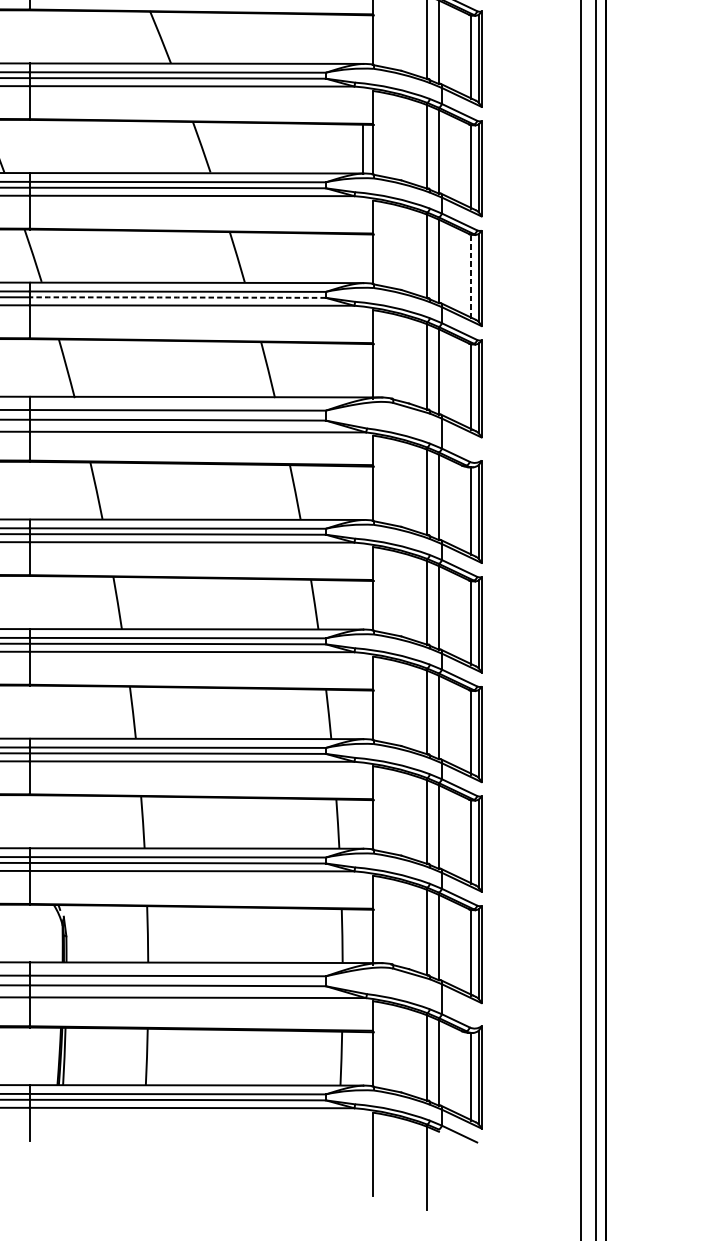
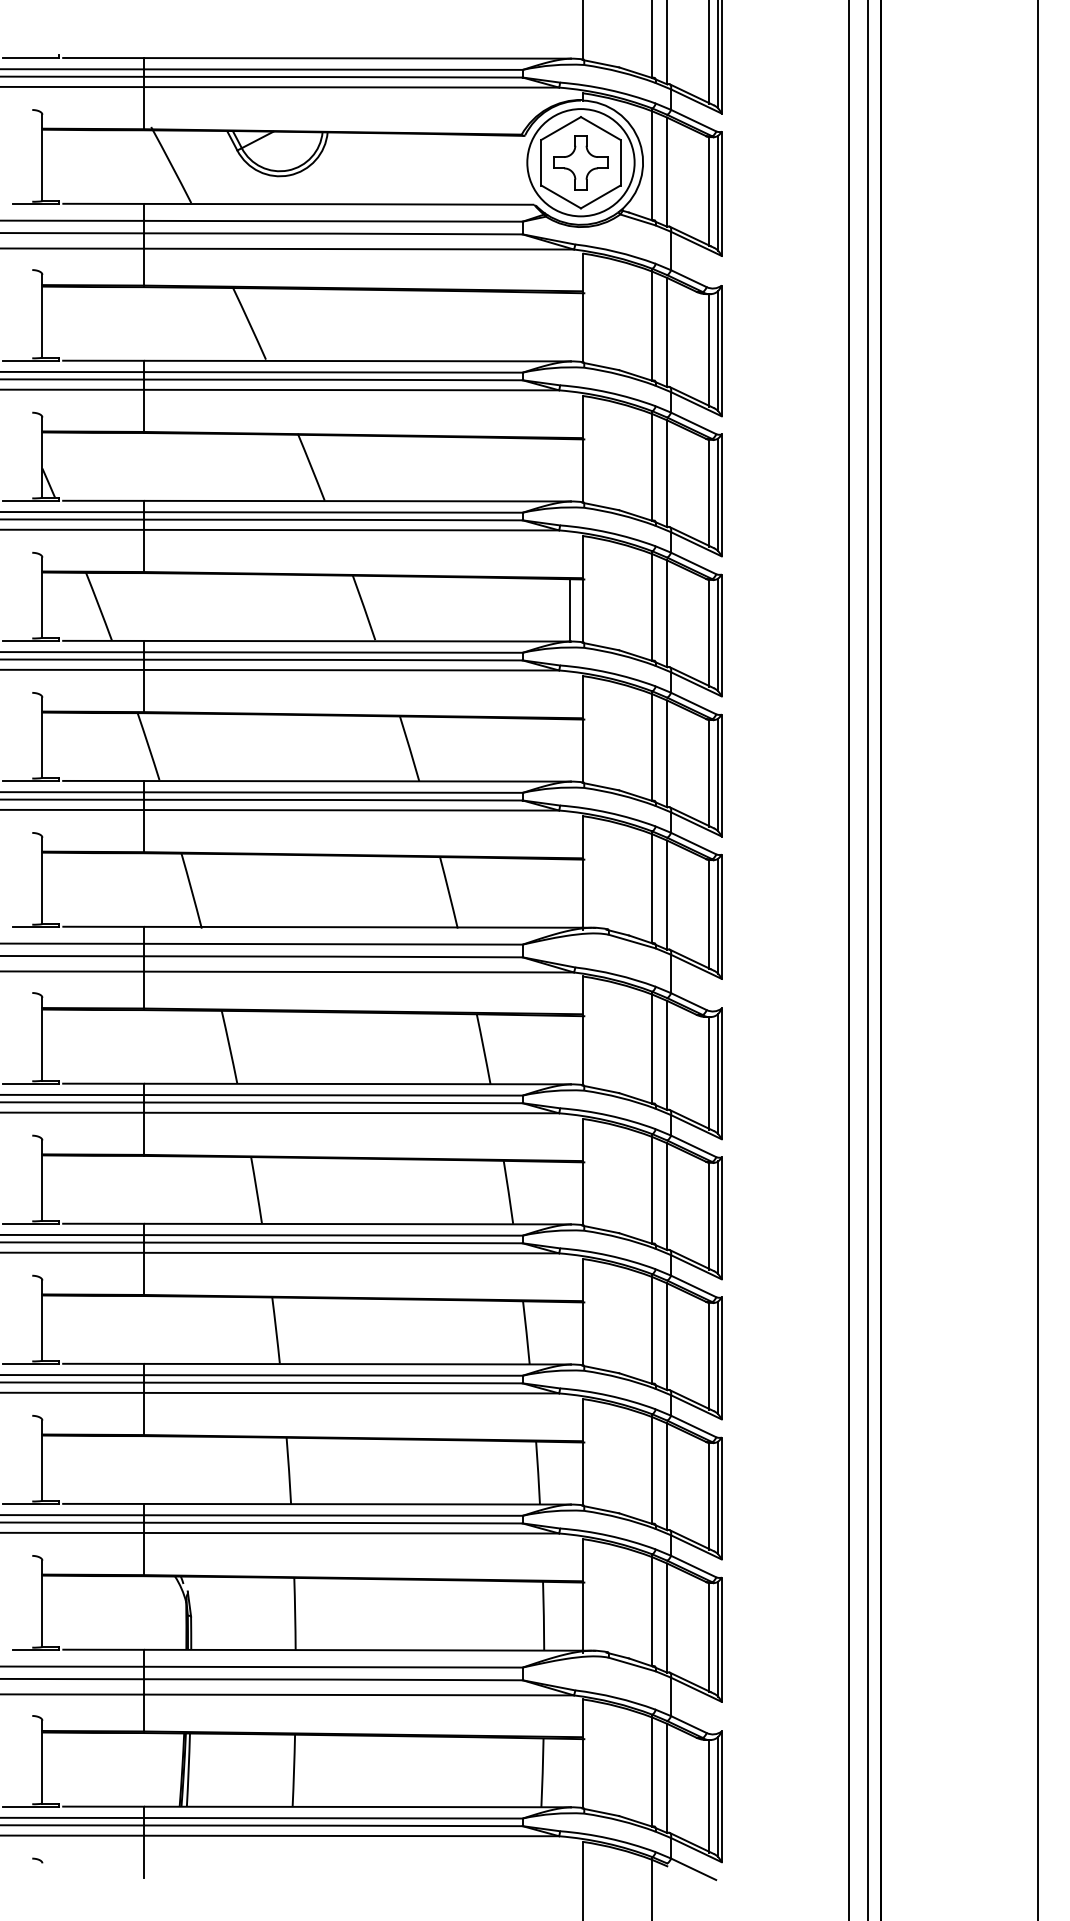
line: (471, 275) -> (708, 772), dashed -> solid
arc: (177, 297) -> (333, 800), dashed -> solid

